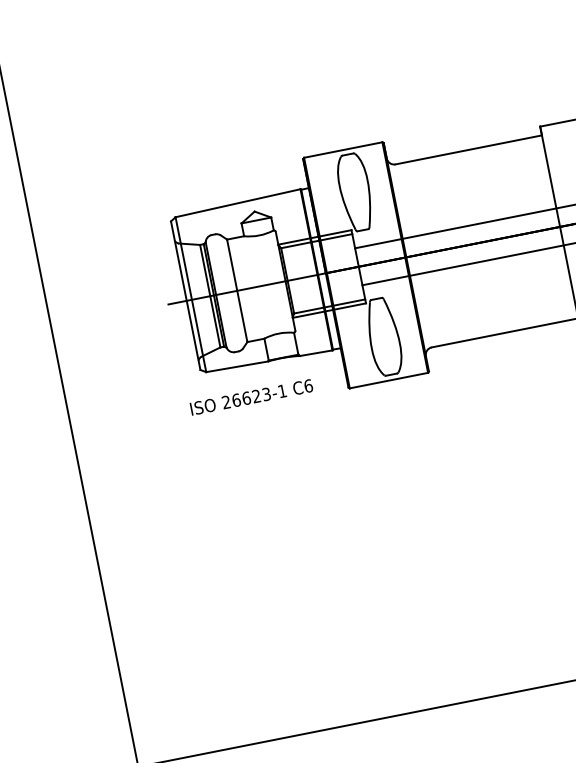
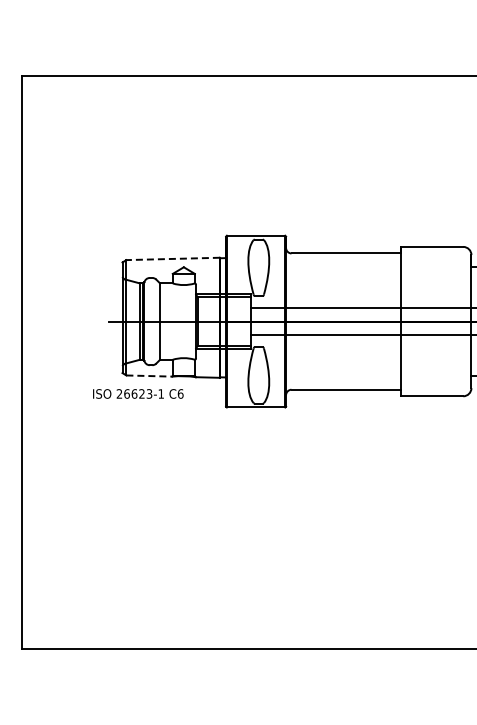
line: (238, 202) -> (173, 258), solid -> dashed
line: (237, 367) -> (149, 376), solid -> dashed
text: (251, 396) -> (138, 393), moved

